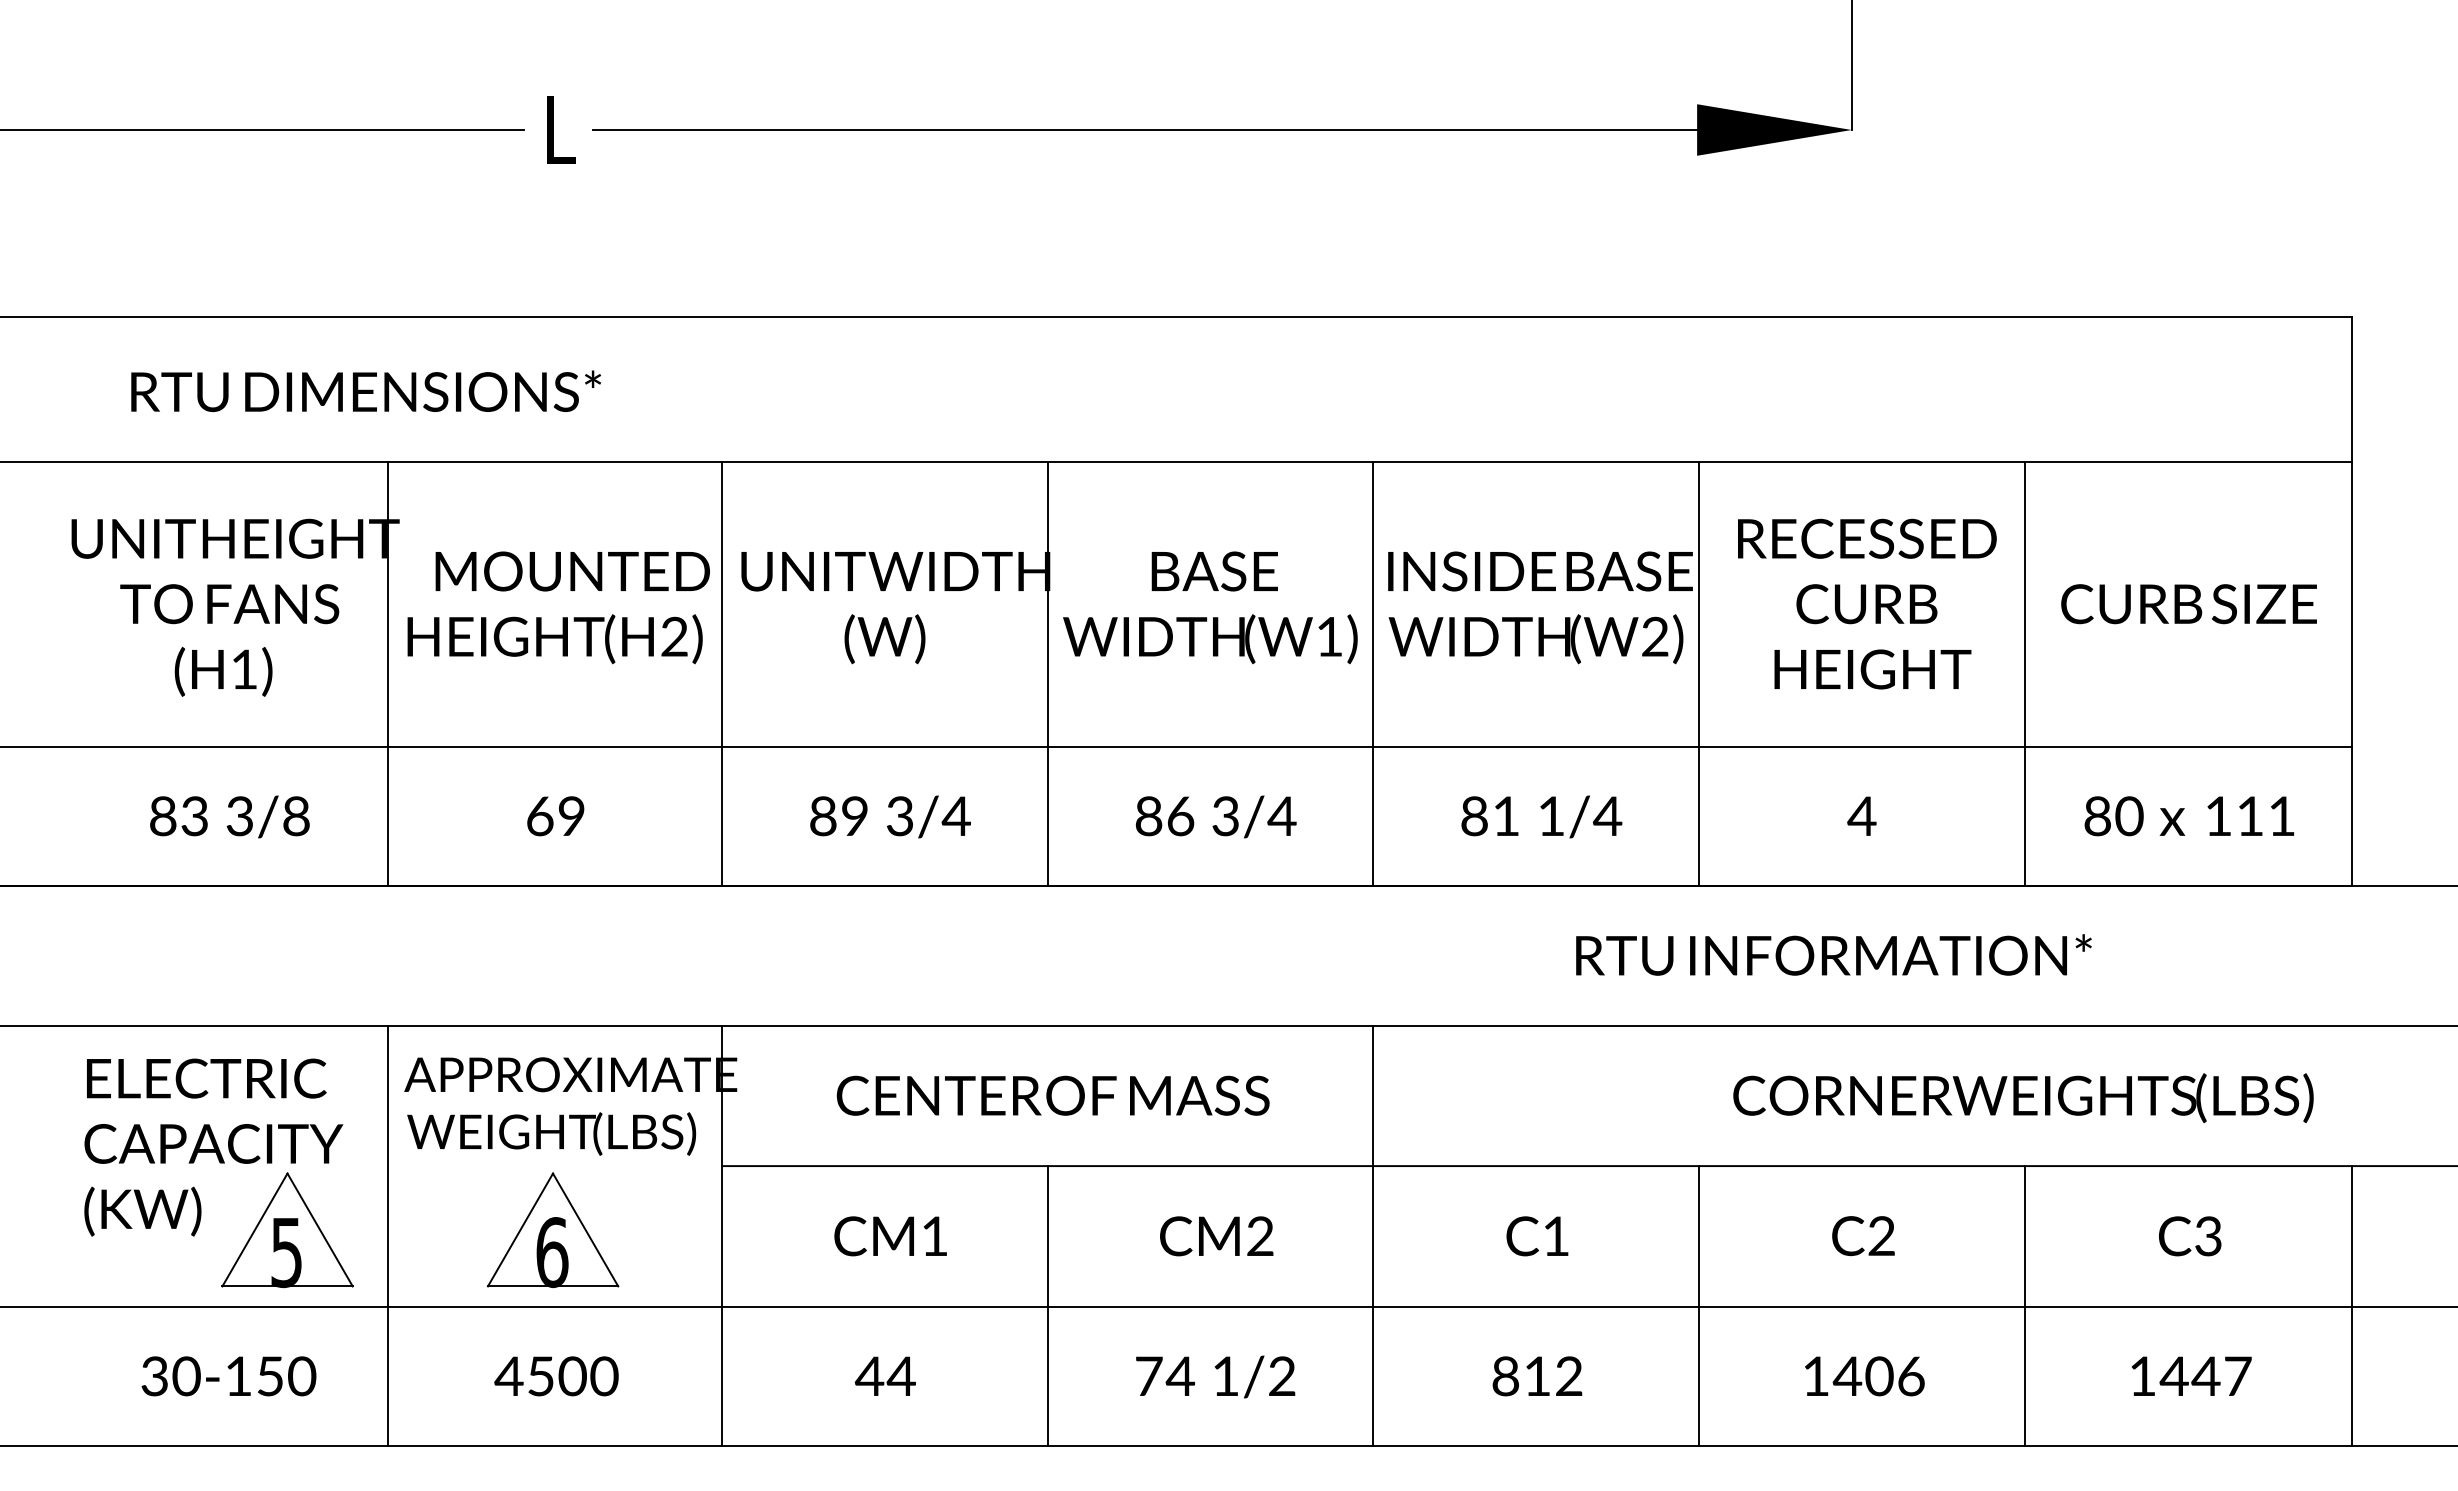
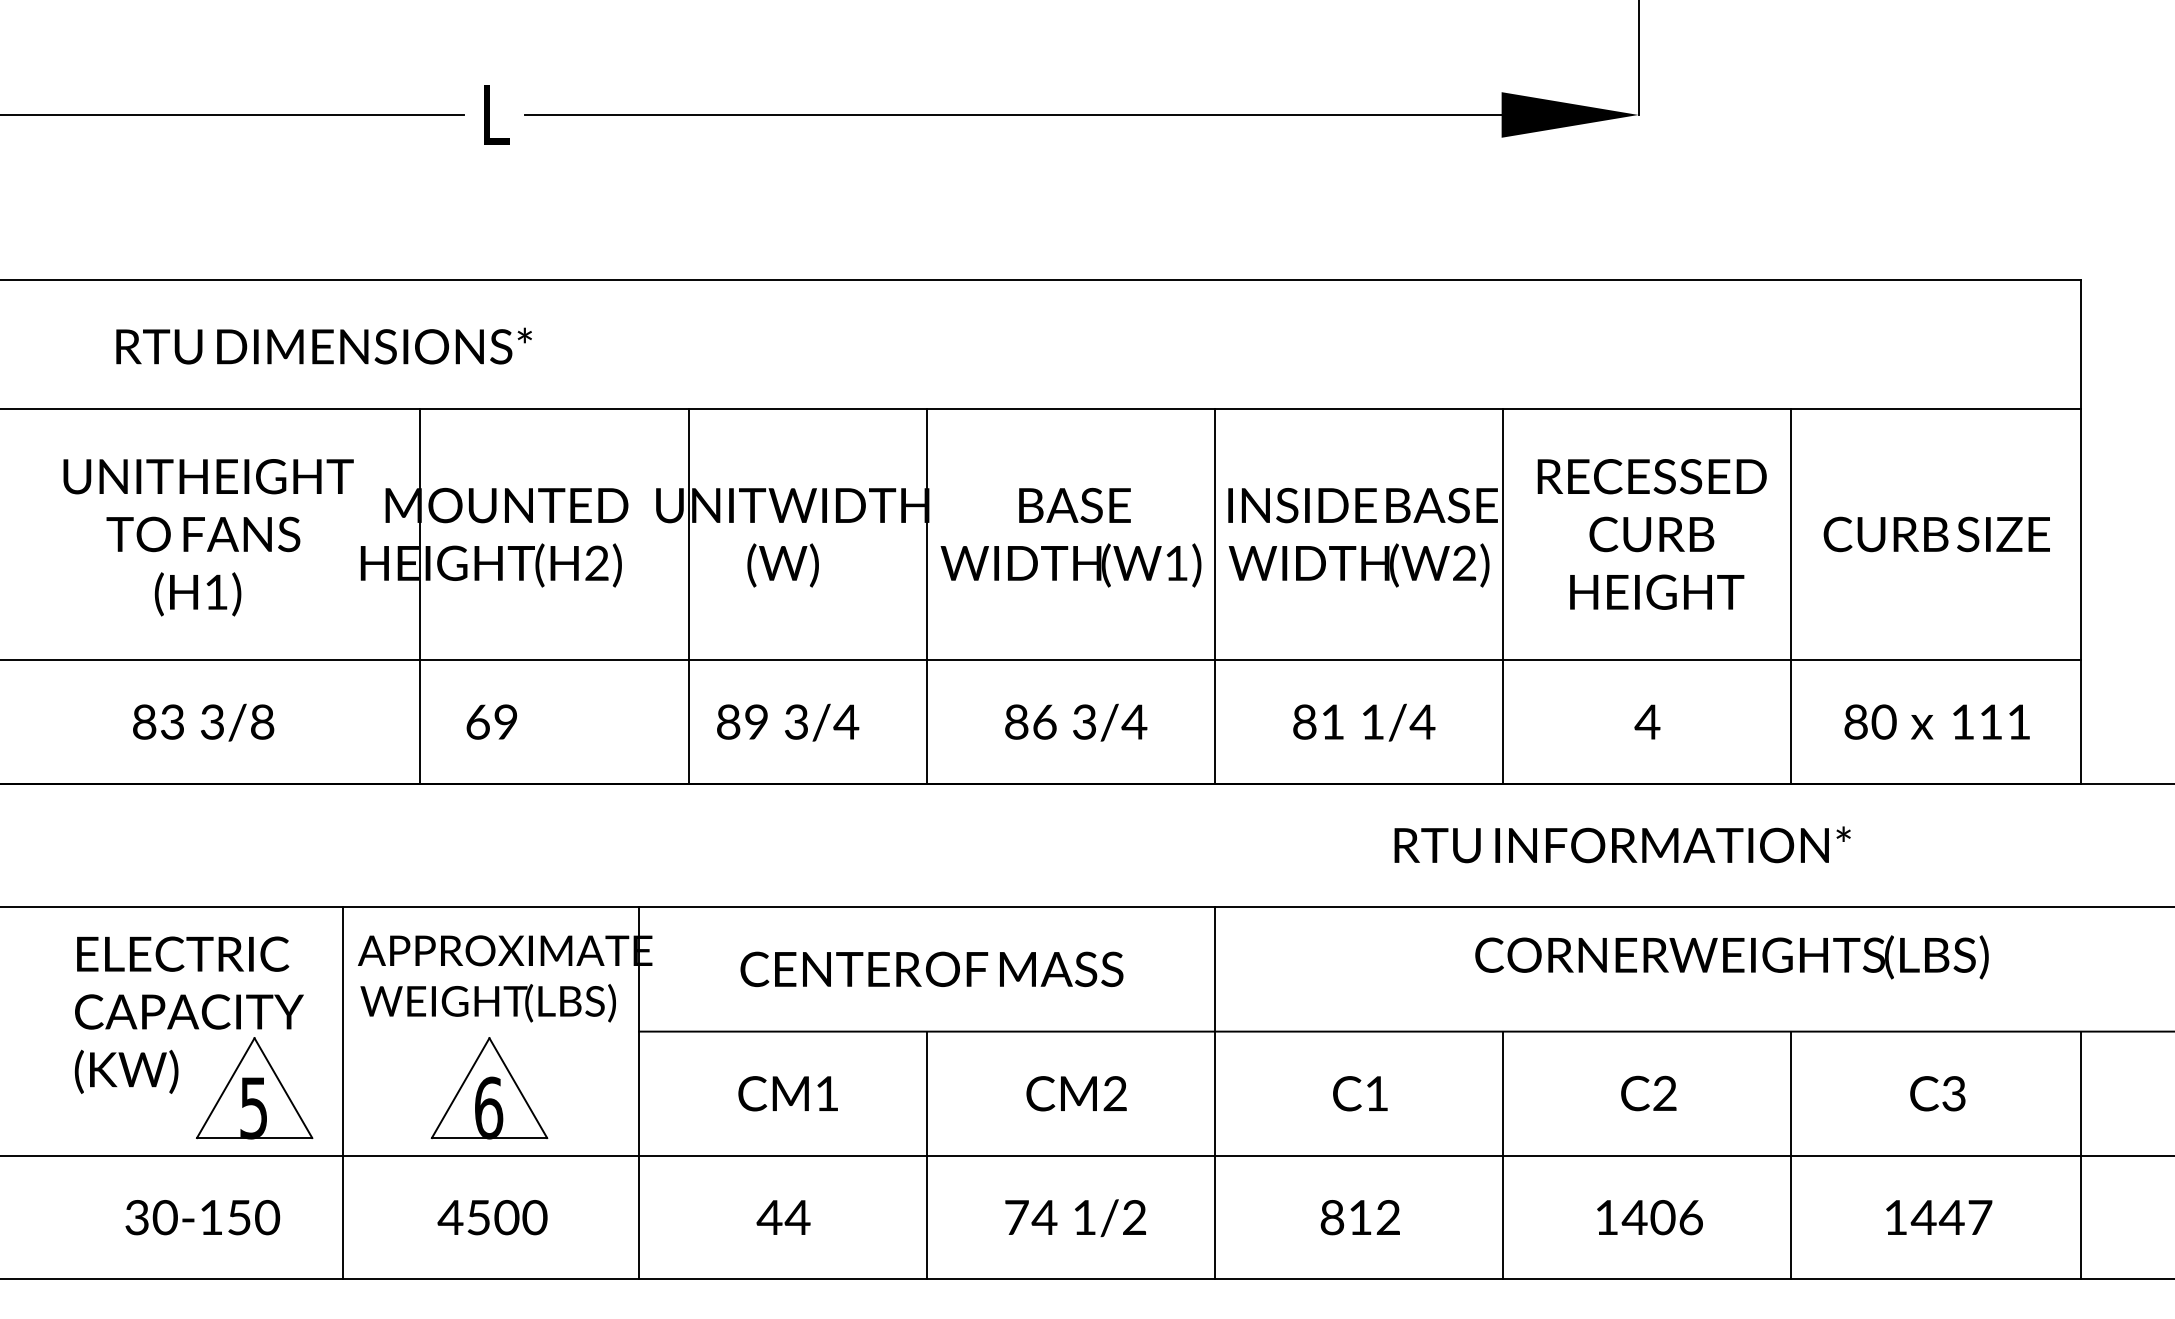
line: (388, 673) -> (420, 595), moved
line: (722, 673) -> (688, 595), moved
text: (2023, 1098) -> (1732, 957), moved

